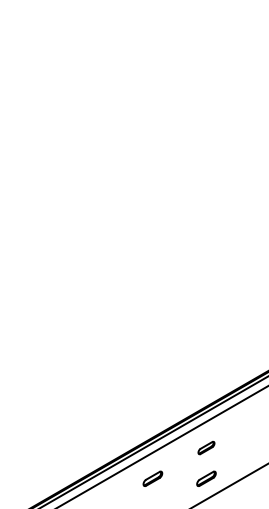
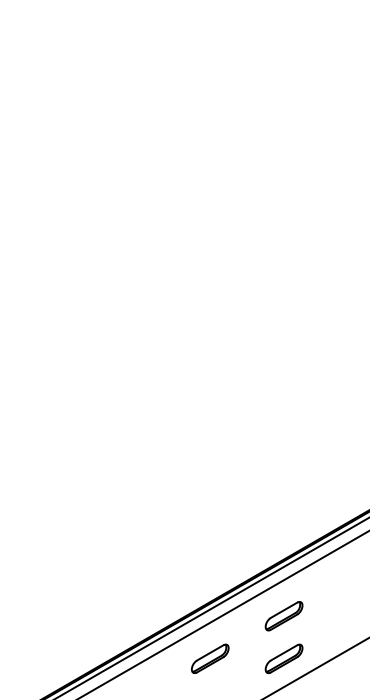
part: (206, 448) -> (283, 616), size x1.67
part: (153, 478) -> (210, 658), size x1.43
part: (206, 478) -> (283, 658), size x1.43

